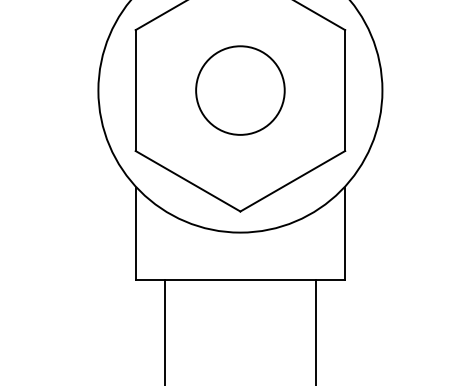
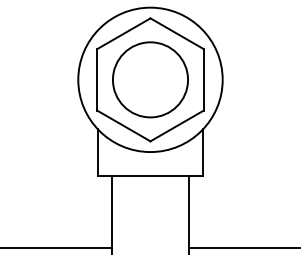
circle: (240, 89) -> (150, 79), size x1.67

